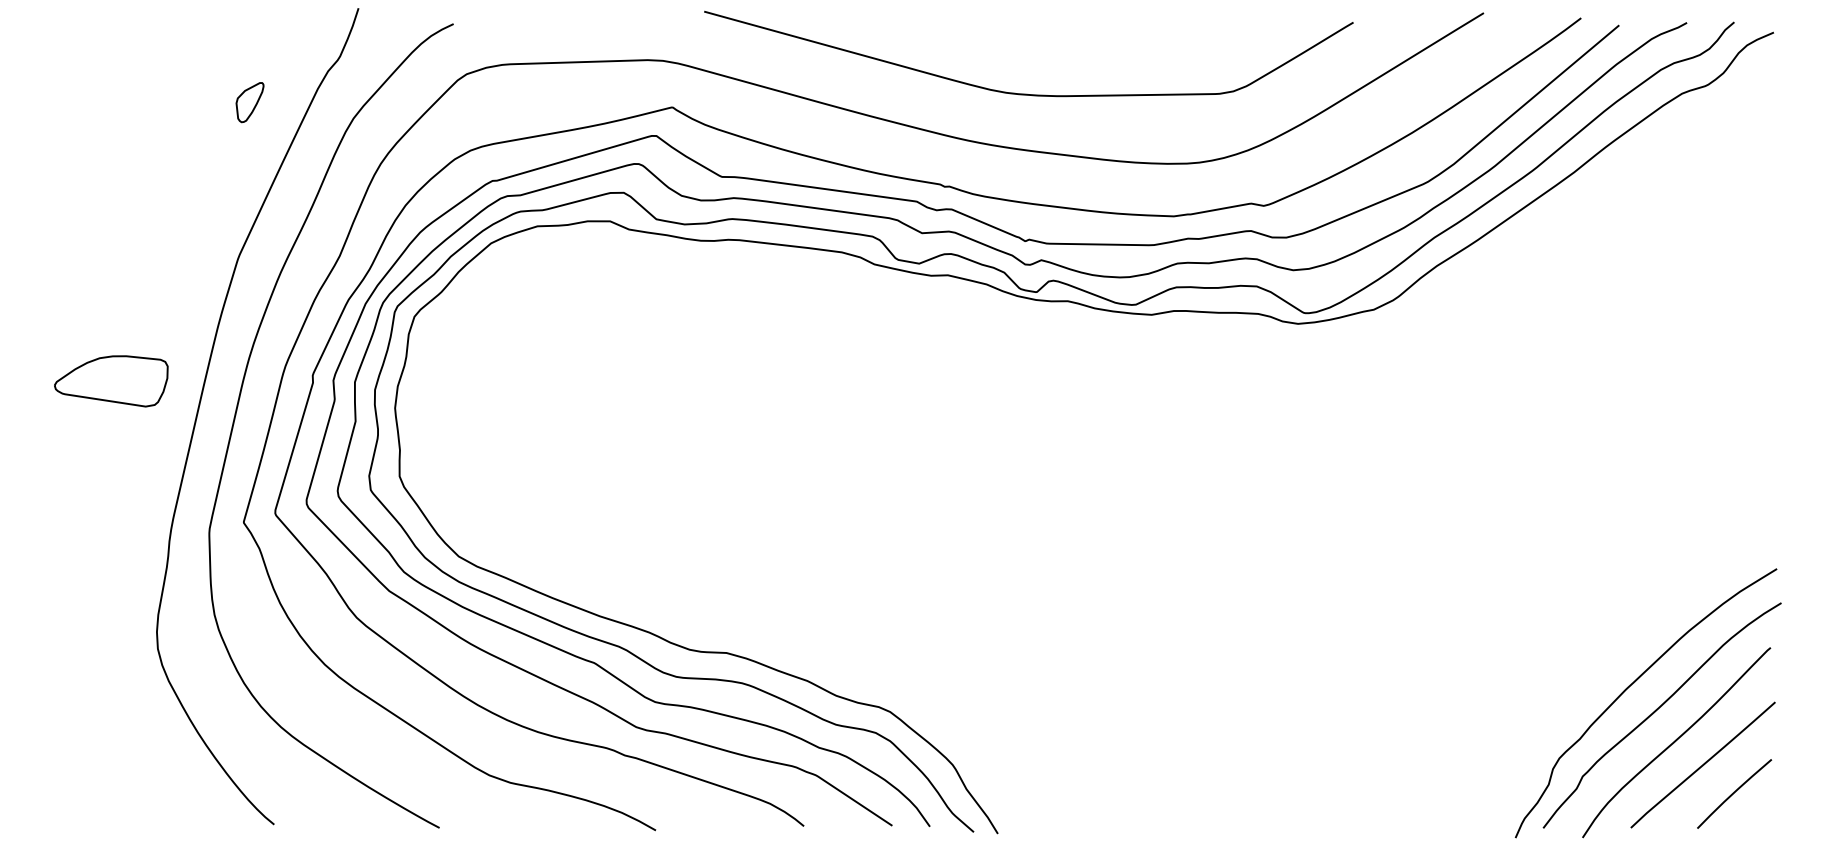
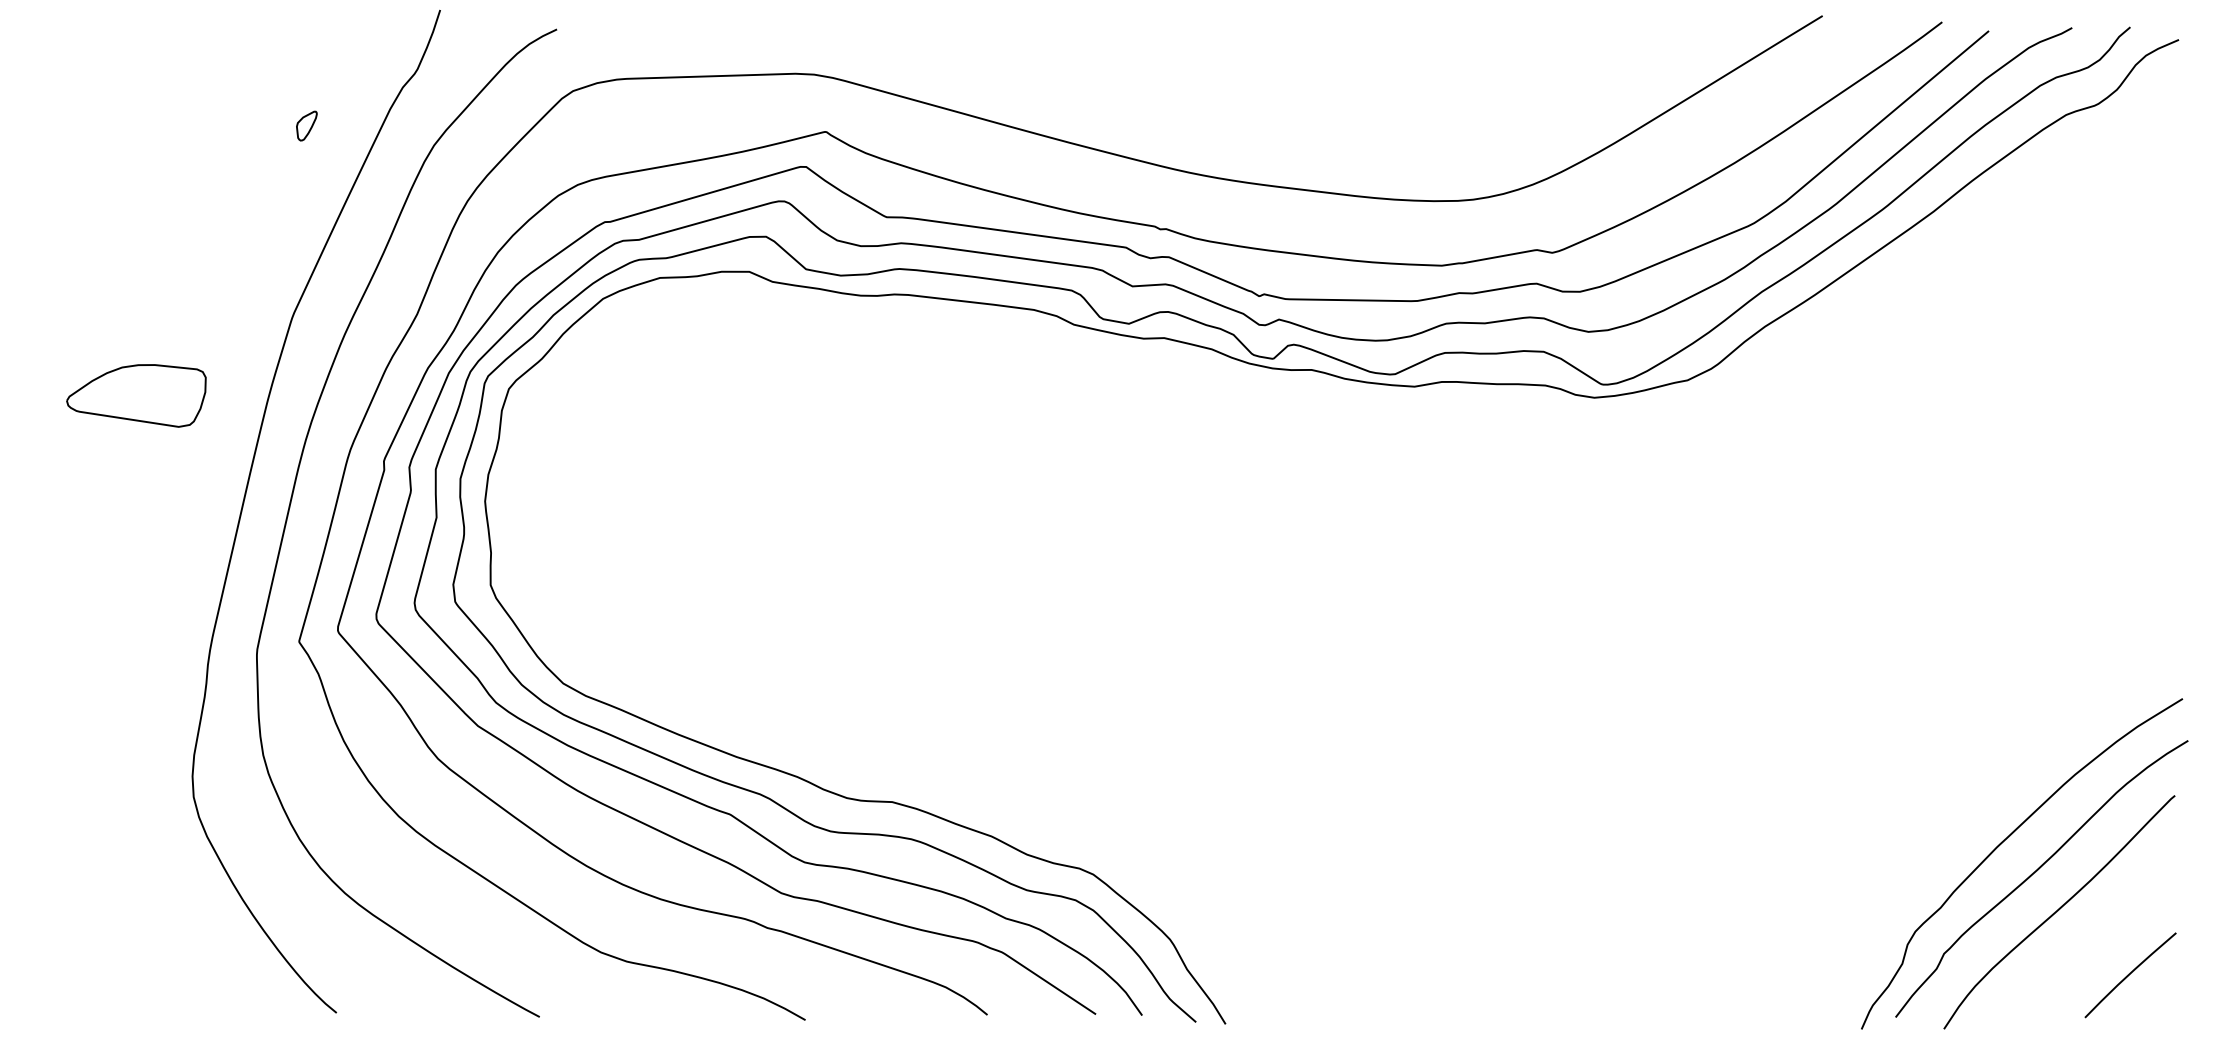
curve: (1027, 93) -> (1262, 114), removed
part: (249, 102) -> (306, 125), size x0.6
part: (111, 381) -> (136, 396), moved
line: (1702, 764) -> (2091, 939), removed

